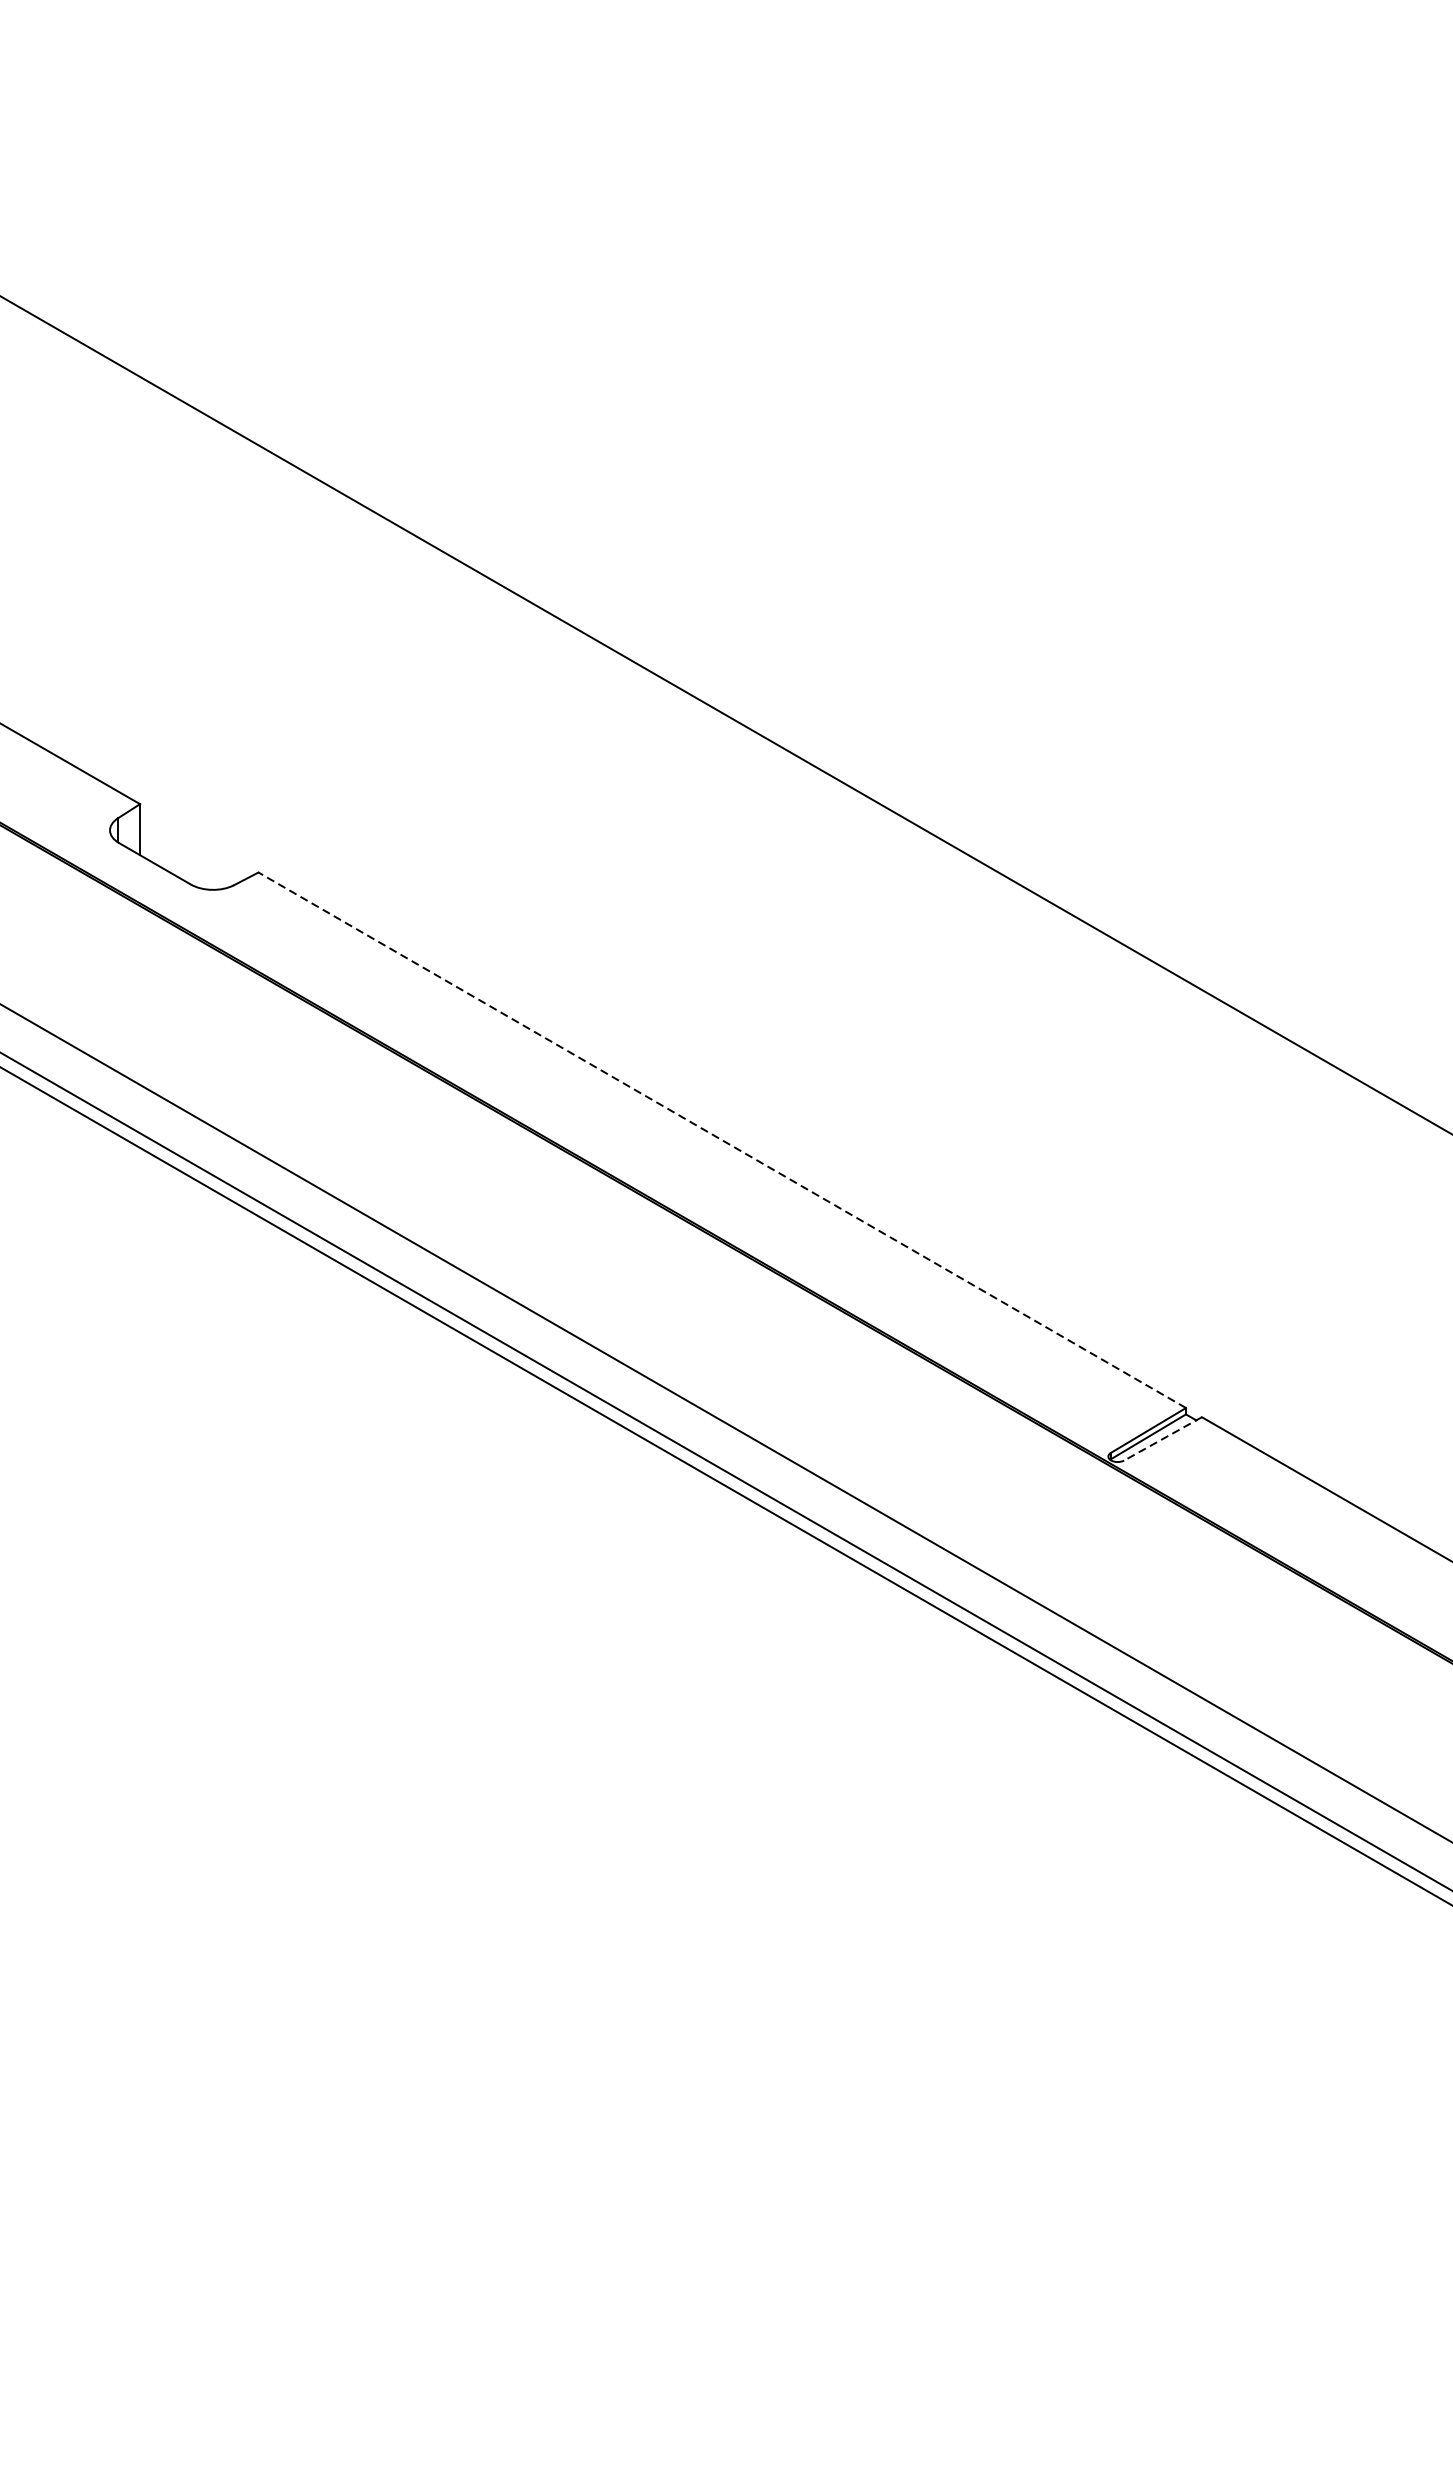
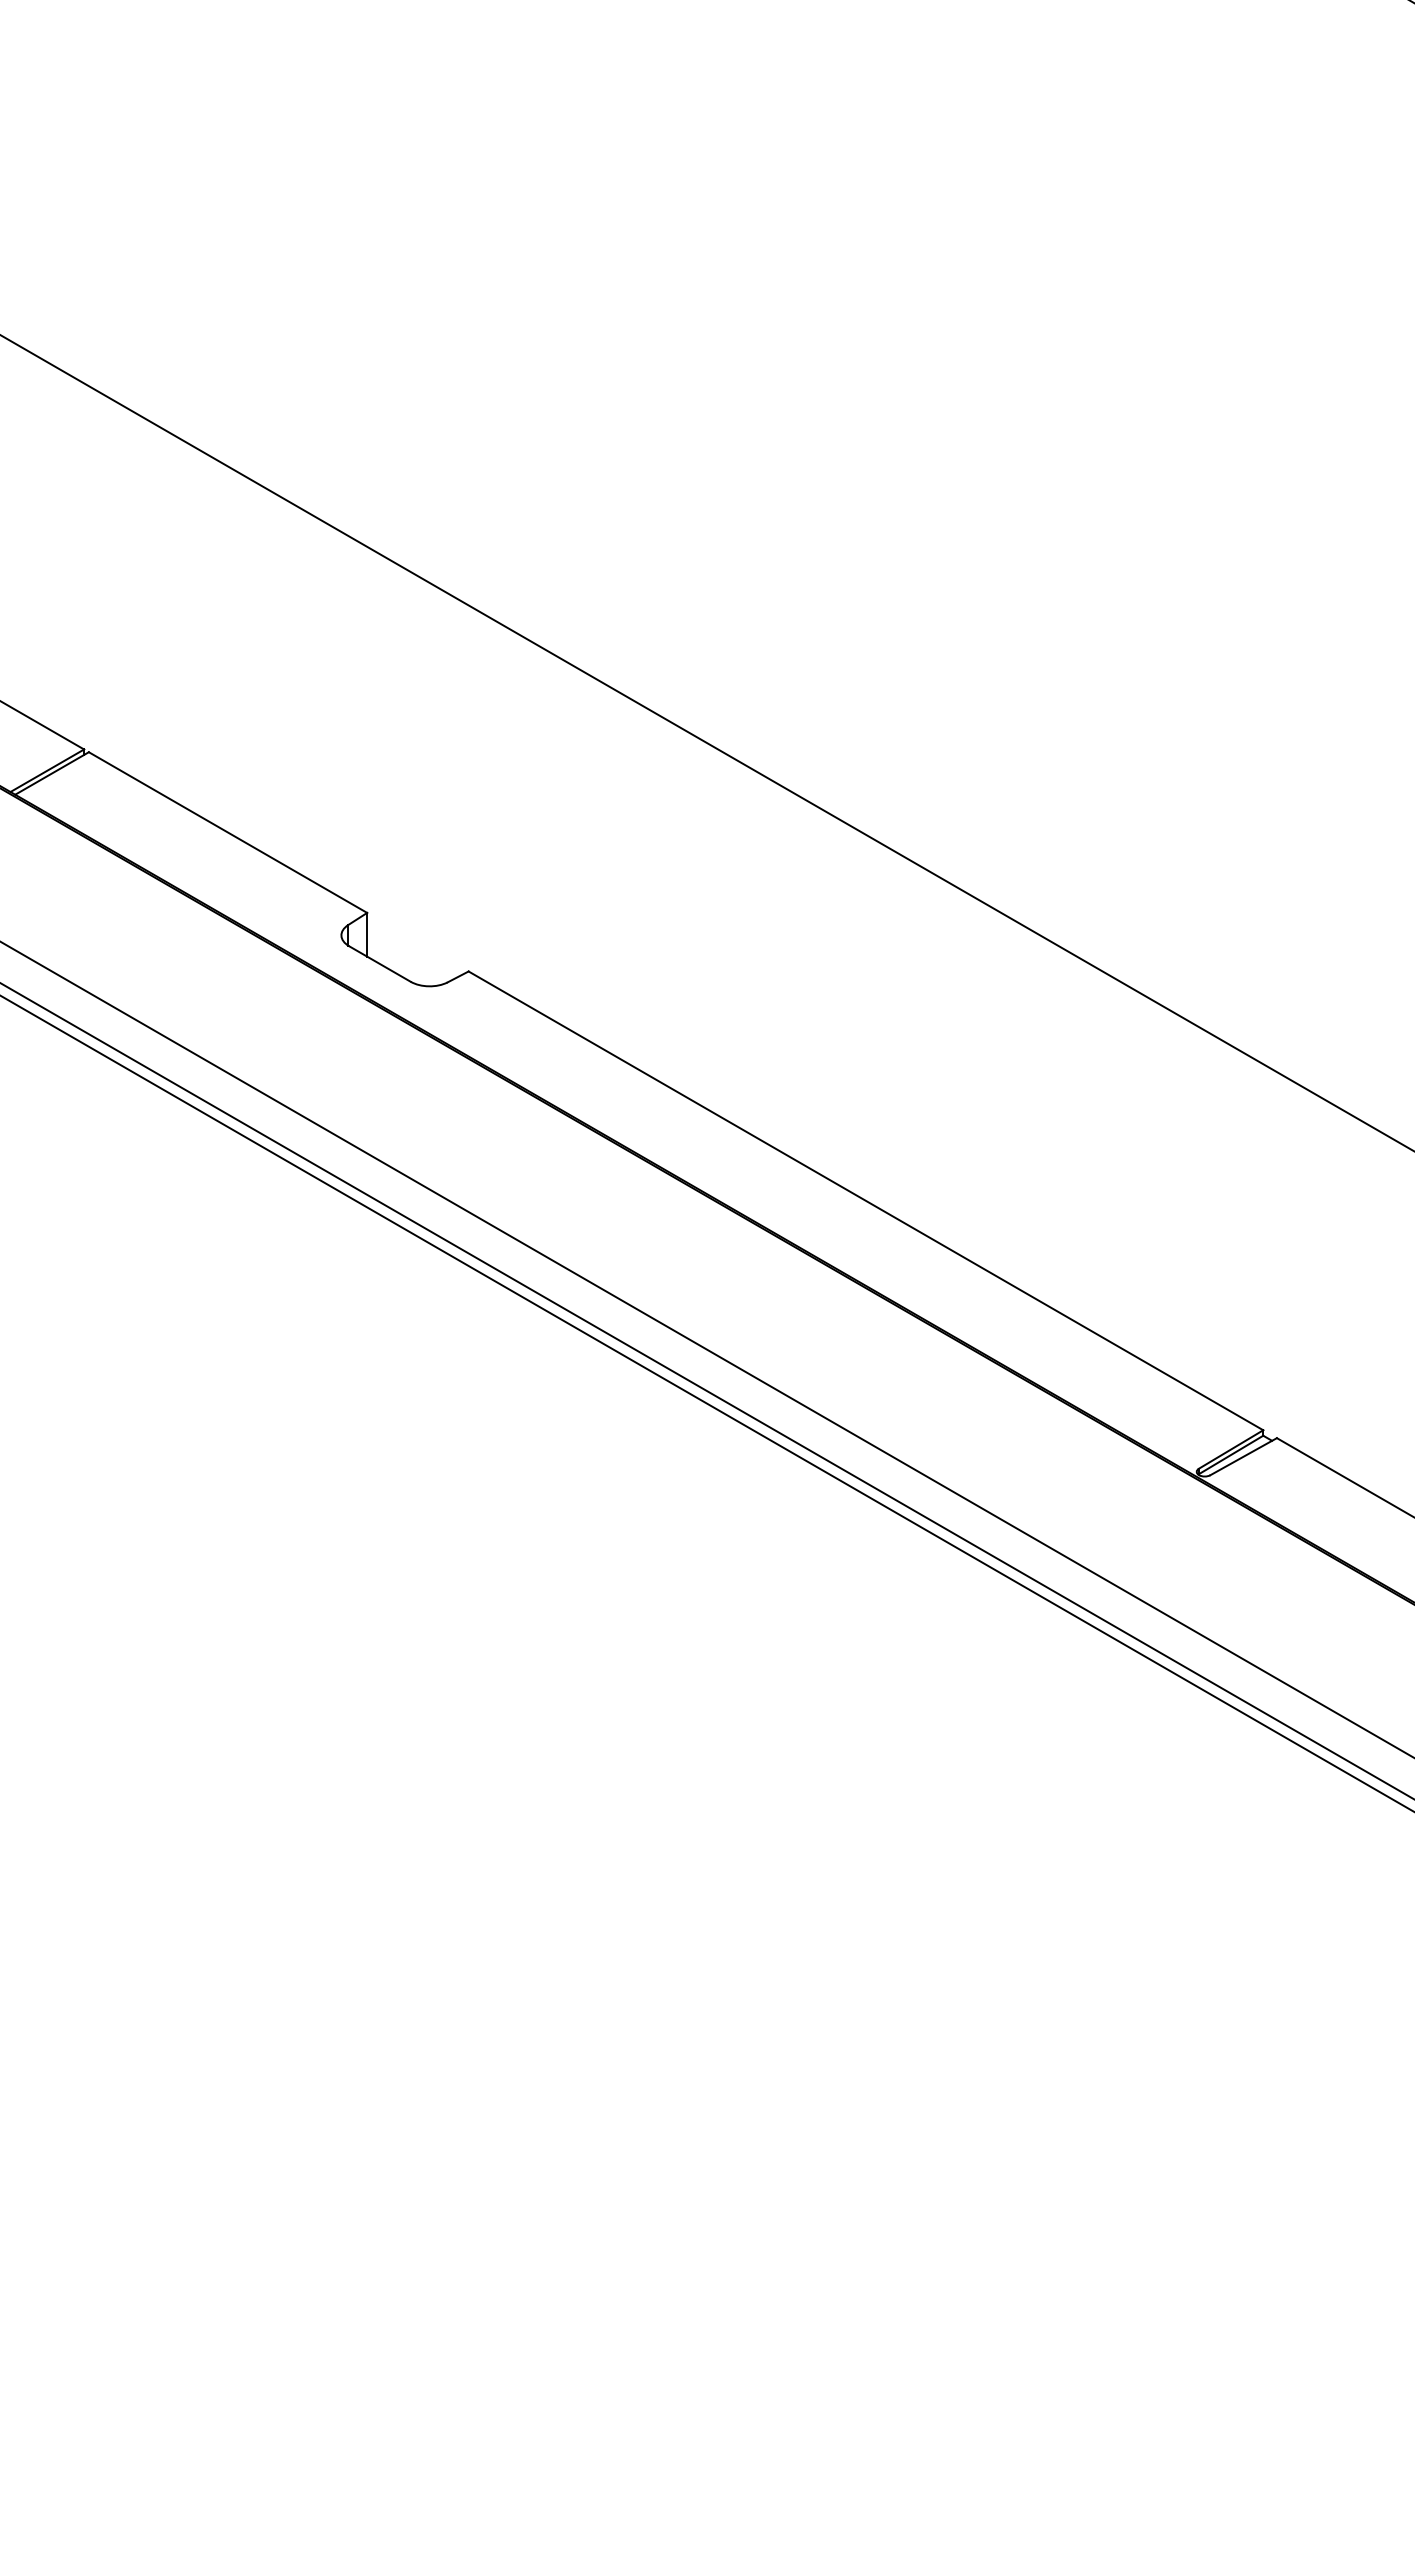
line: (721, 1139) -> (865, 1200), dashed -> solid
line: (1162, 1438) -> (1243, 1456), dashed -> solid

